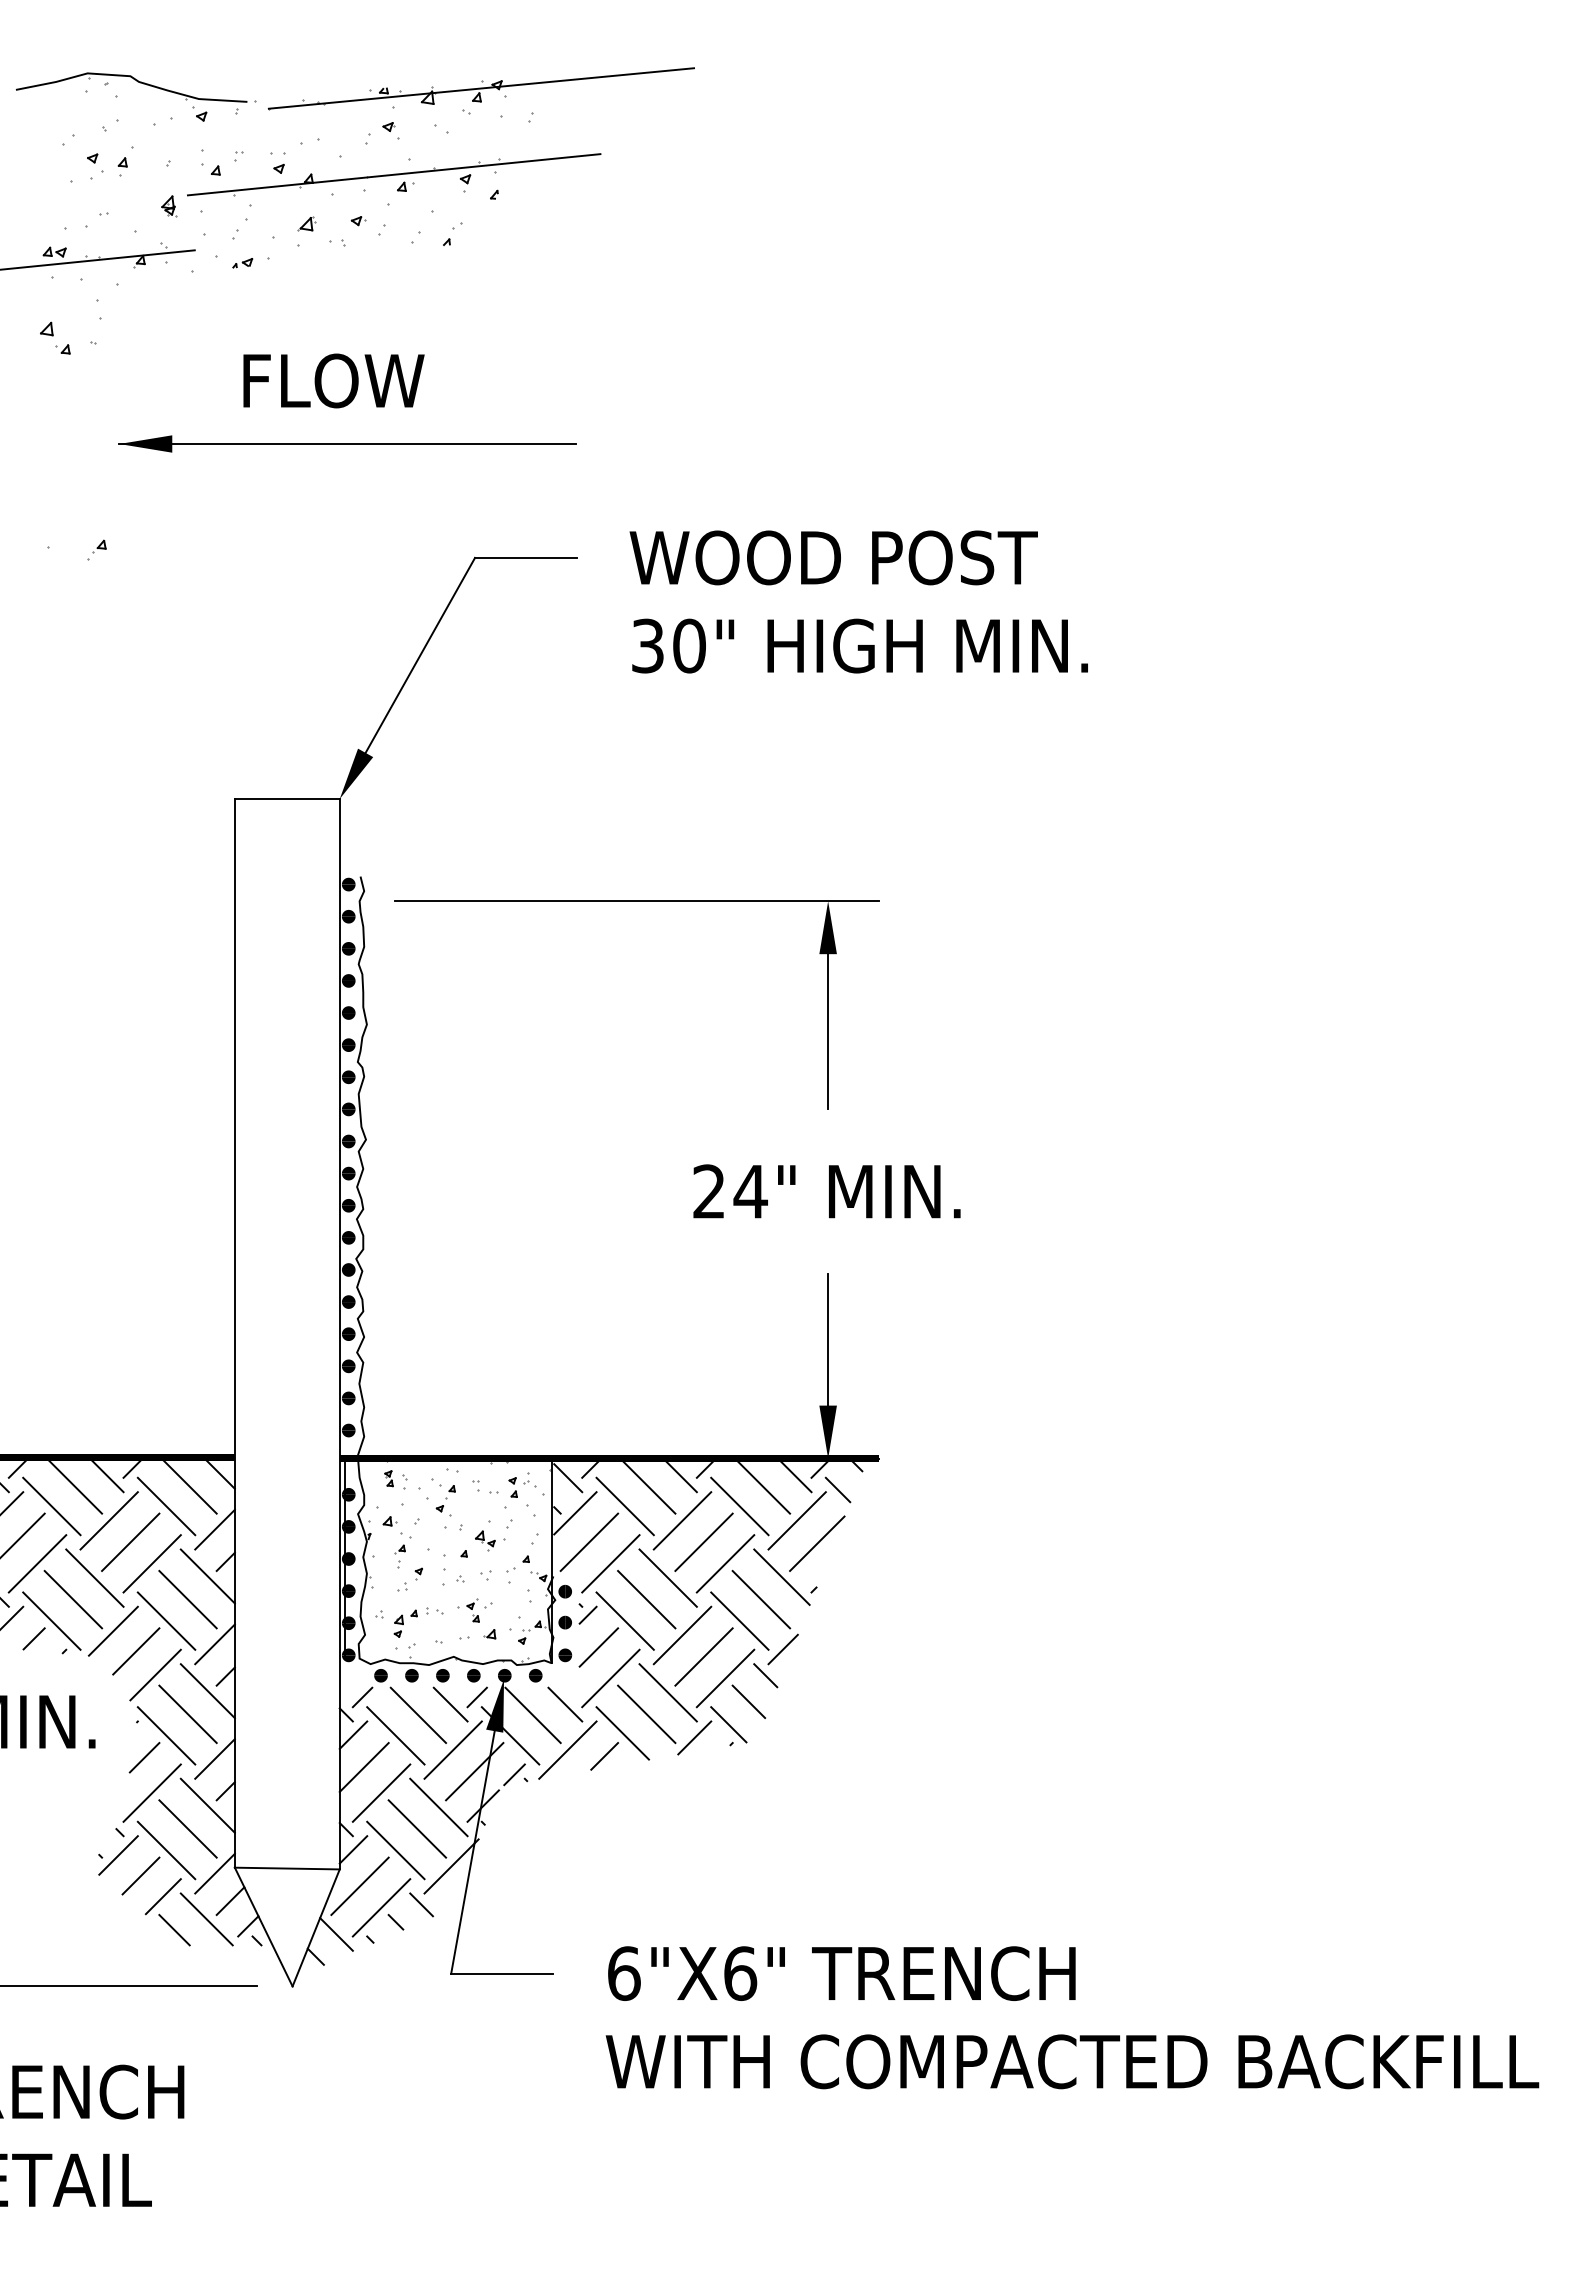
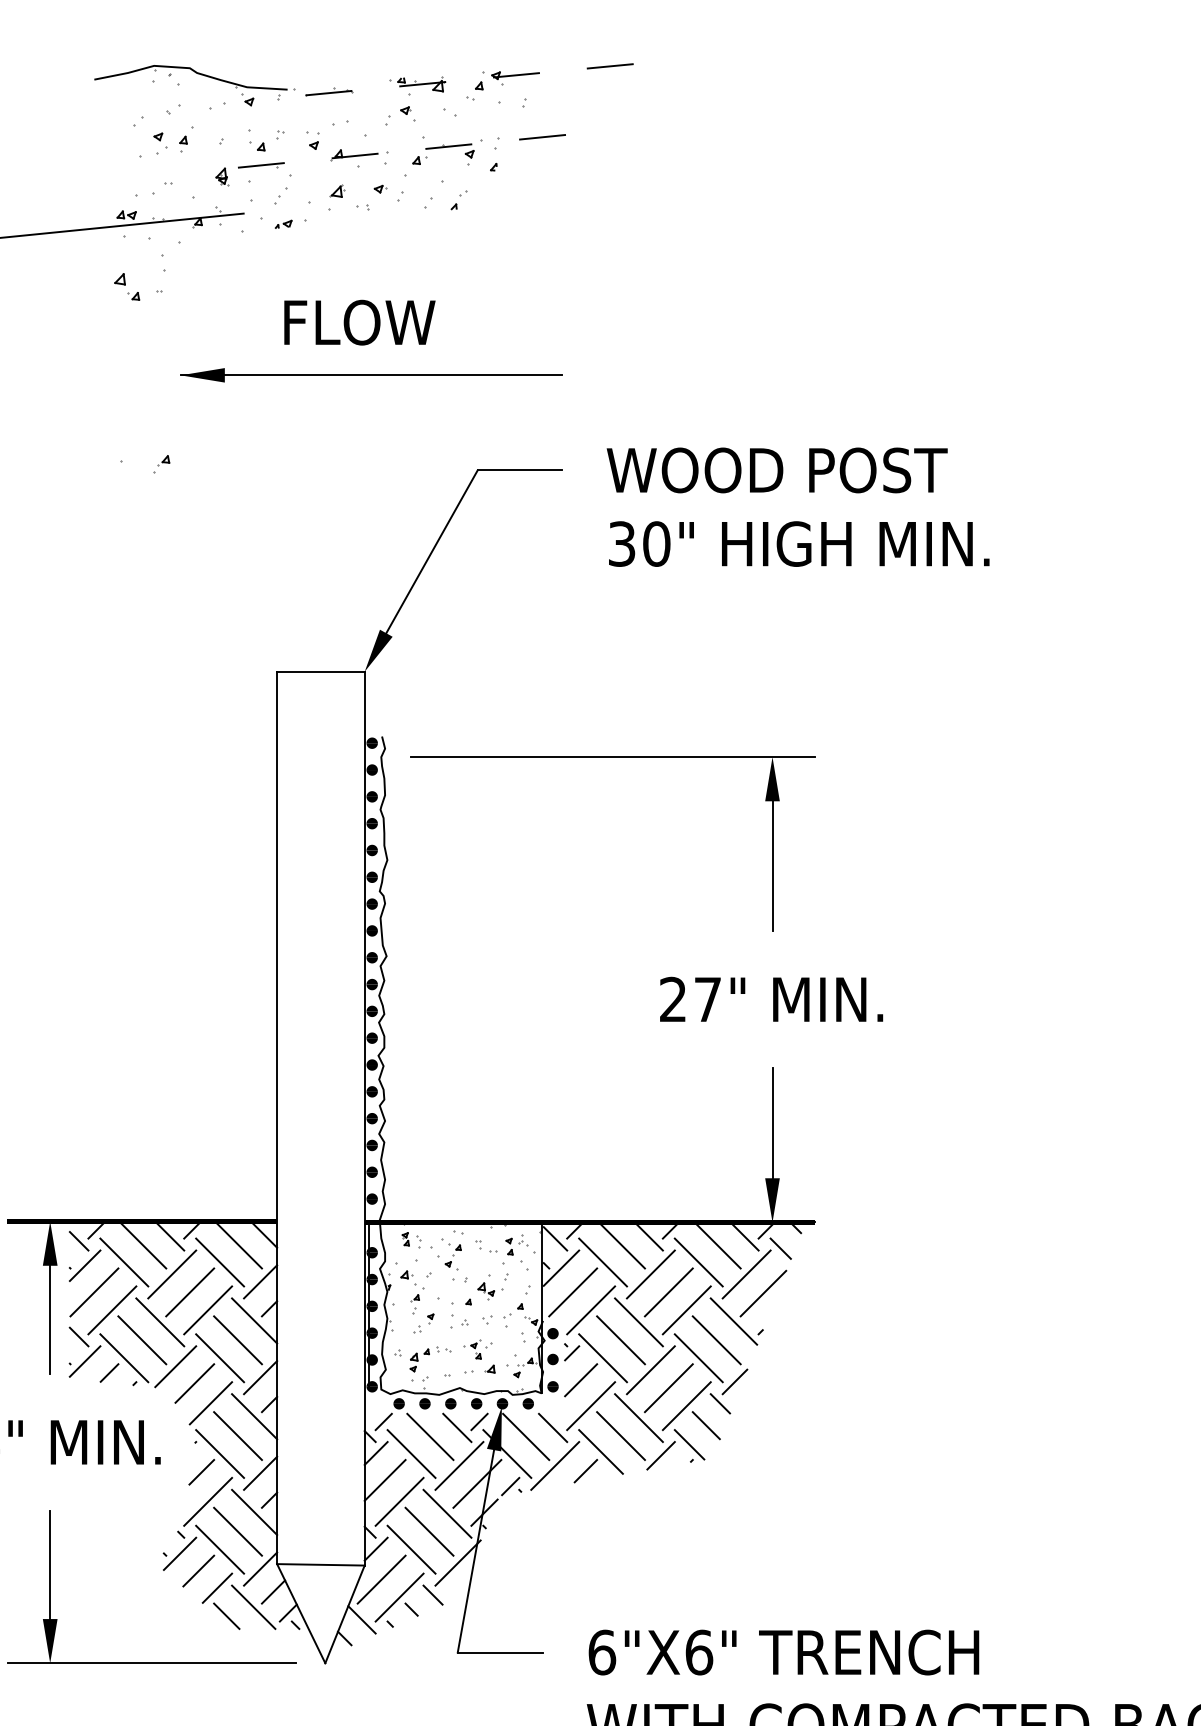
line: (481, 88) -> (483, 78), solid -> dashed
line: (394, 174) -> (410, 150), solid -> dashed
text: (750, 1191) -> (707, 999), 24" -> 27"

